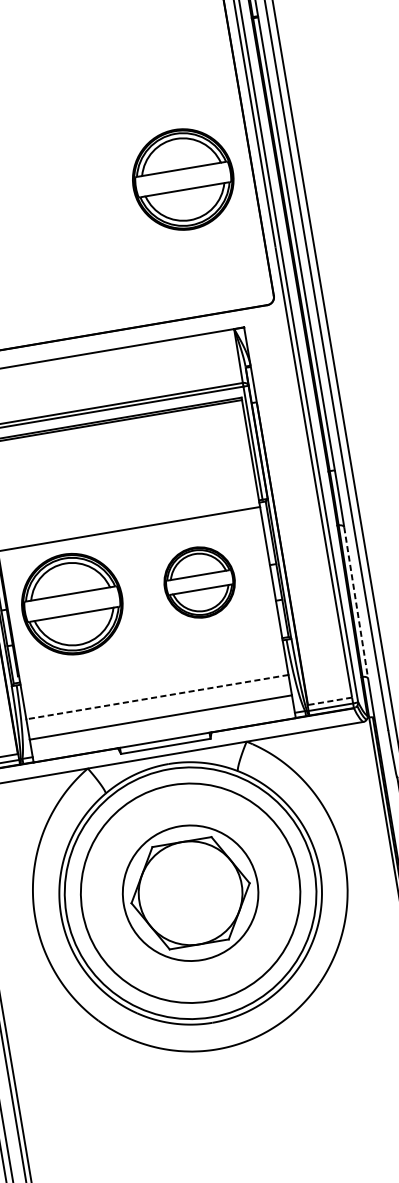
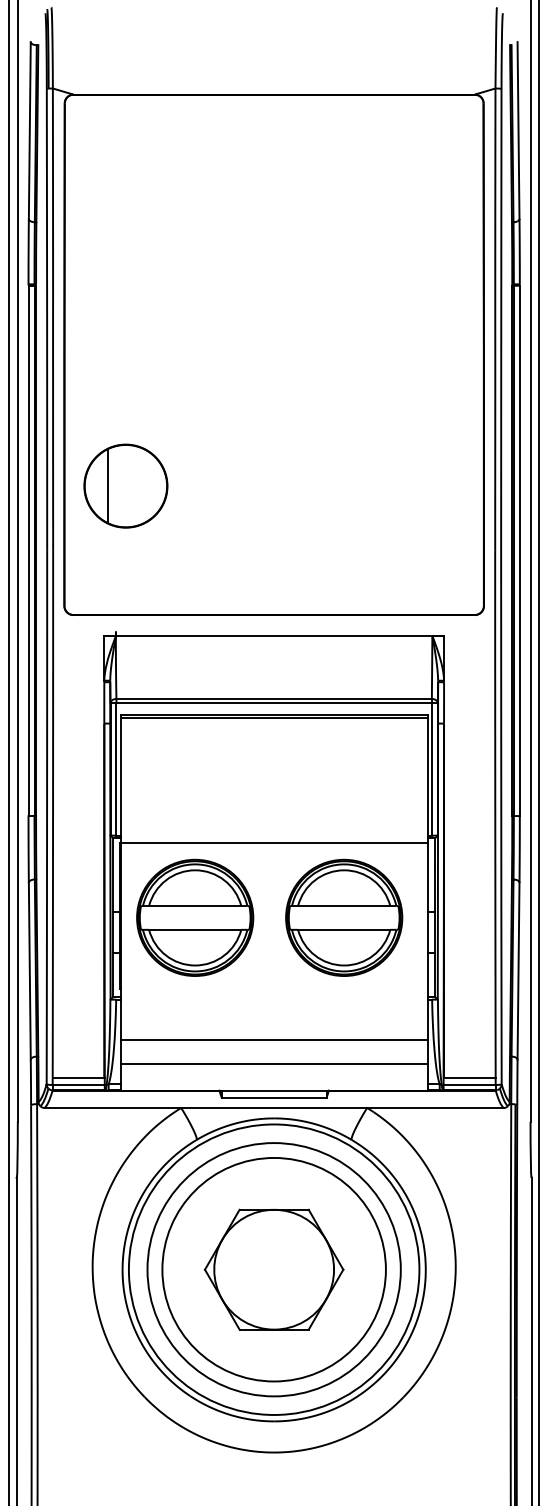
part: (183, 179) -> (403, 455), removed
part: (199, 582) -> (344, 917), size x1.43
line: (356, 603) -> (518, 971), dashed -> solid
line: (156, 697) -> (273, 1040), dashed -> solid
line: (329, 701) -> (469, 1078), dashed -> solid
circle: (190, 893) -> (273, 1269), size x1.43

